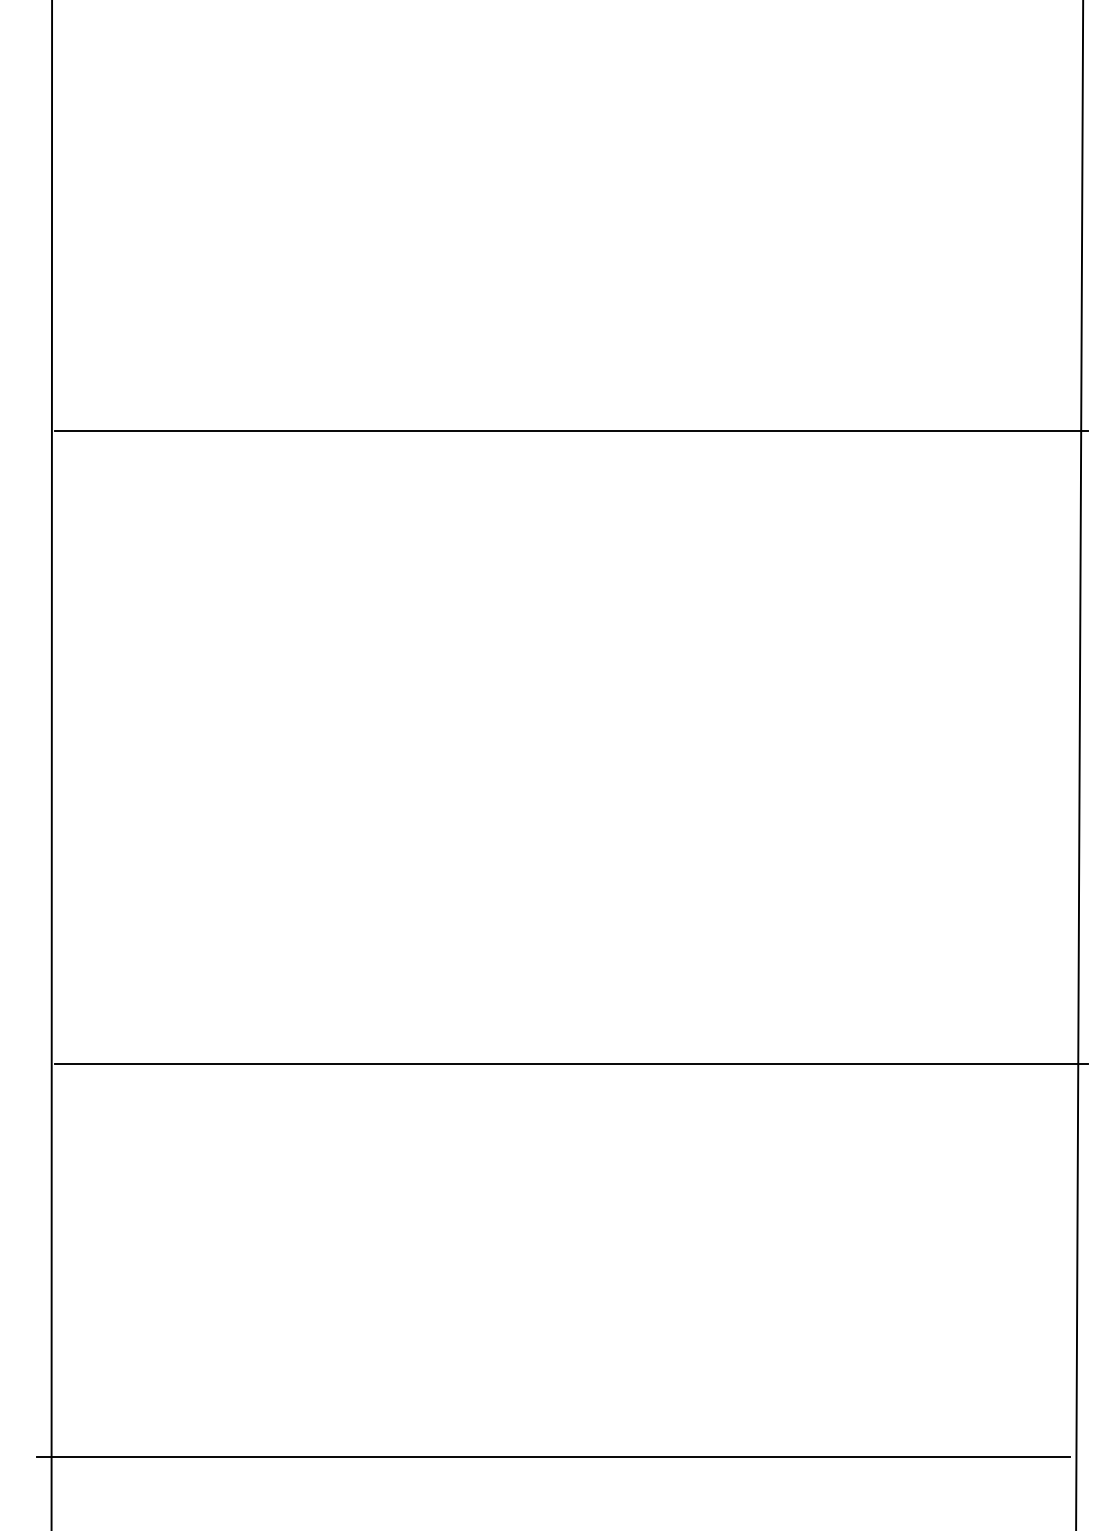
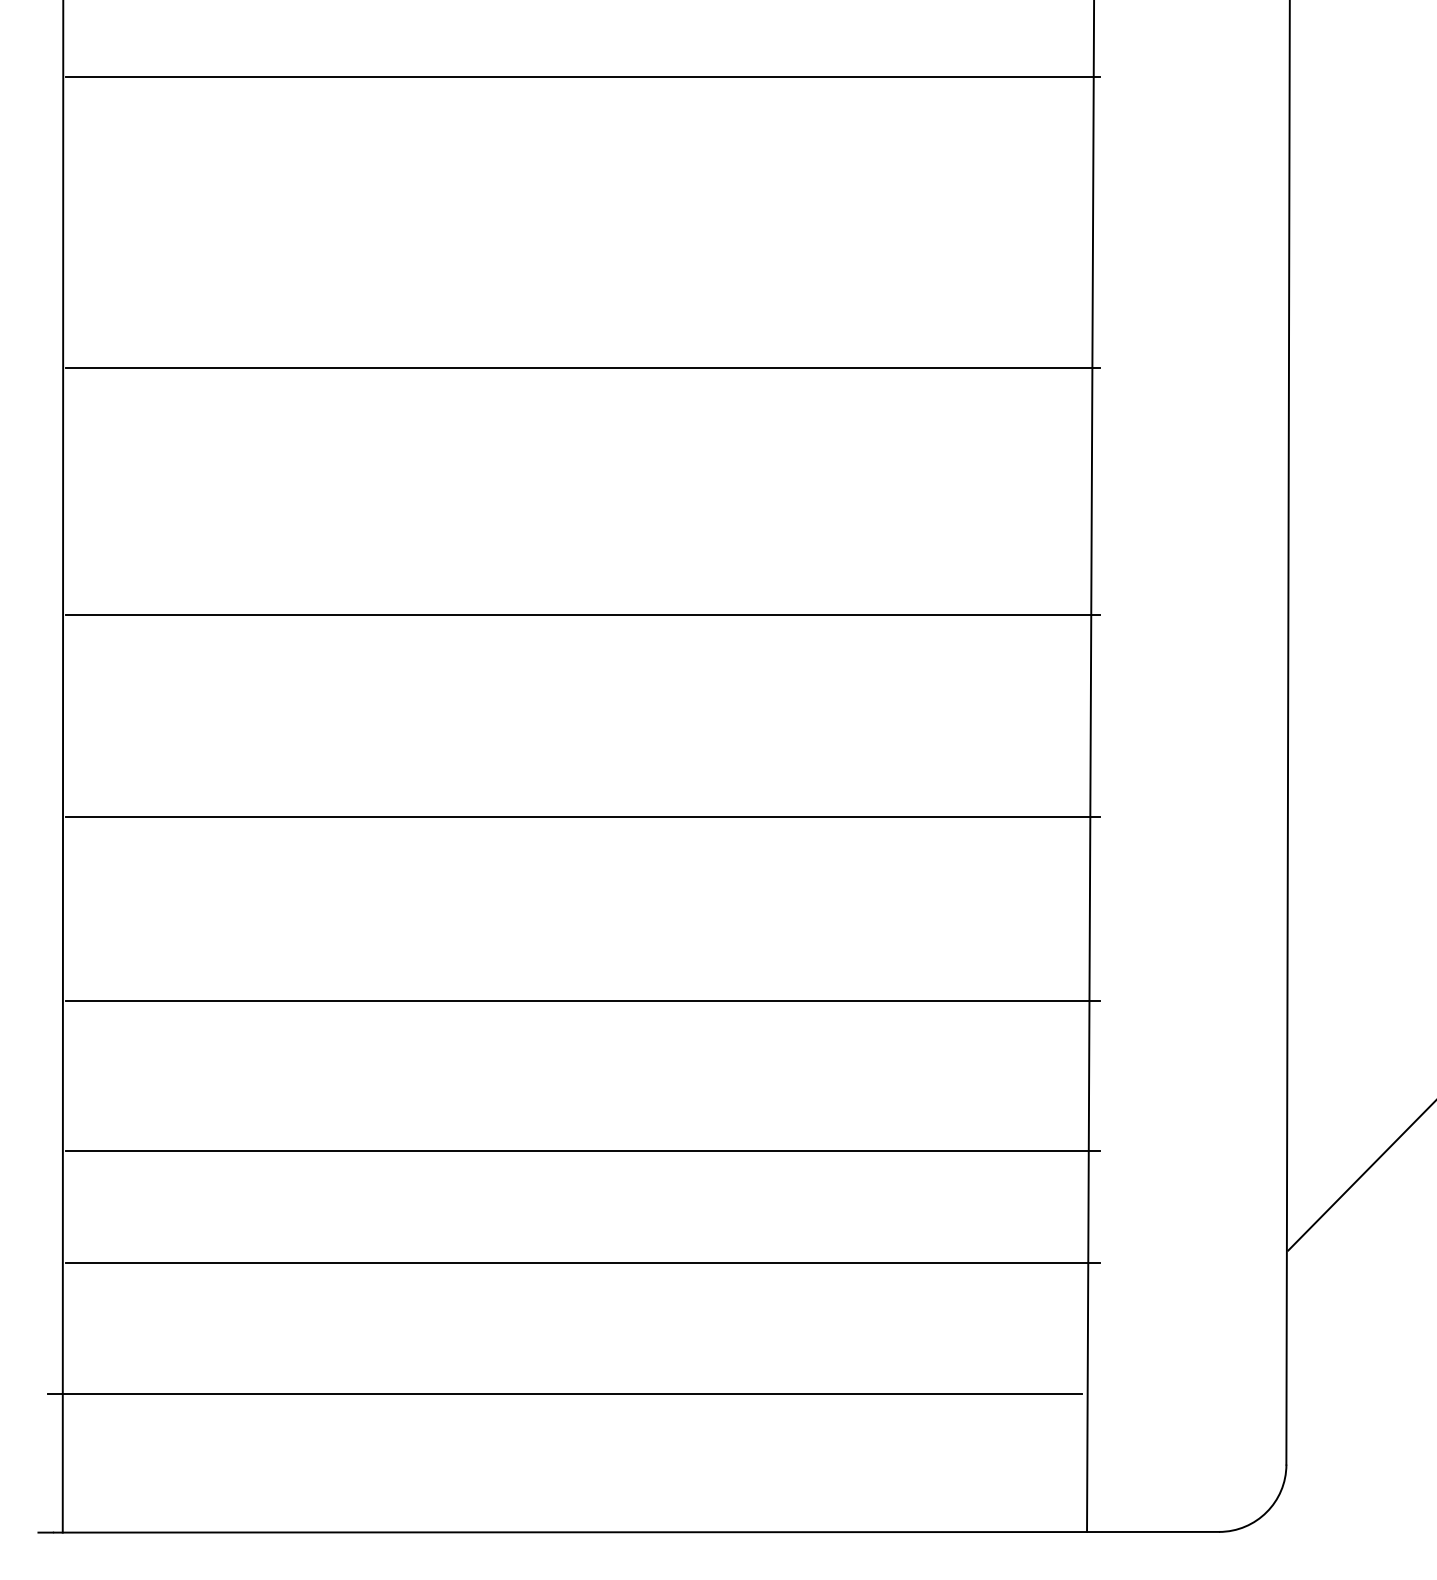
line: (571, 139) -> (582, 76), added
line: (571, 677) -> (582, 614), added
line: (571, 879) -> (582, 816), added
line: (571, 1214) -> (582, 1151), added
line: (571, 1326) -> (582, 1263), added

